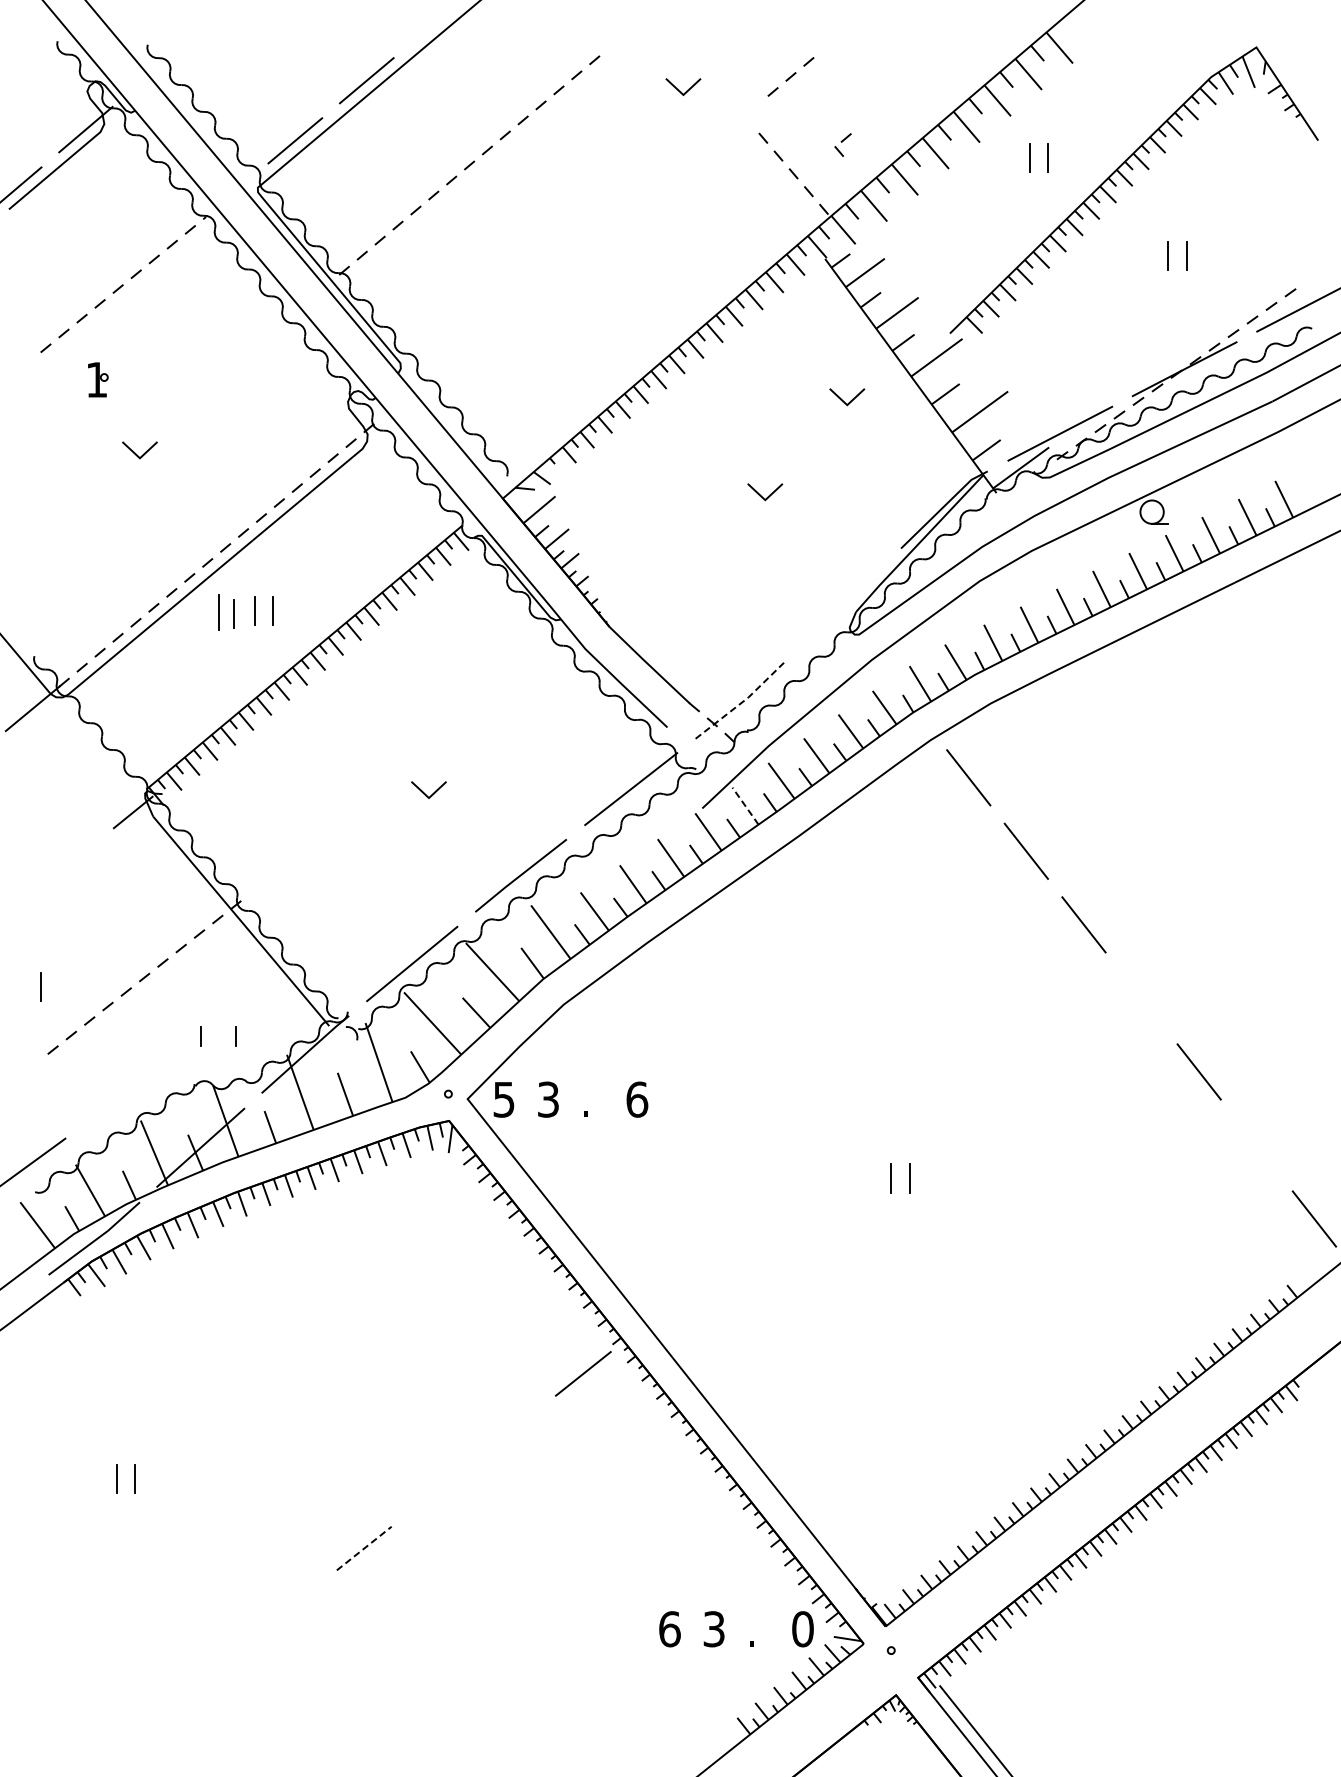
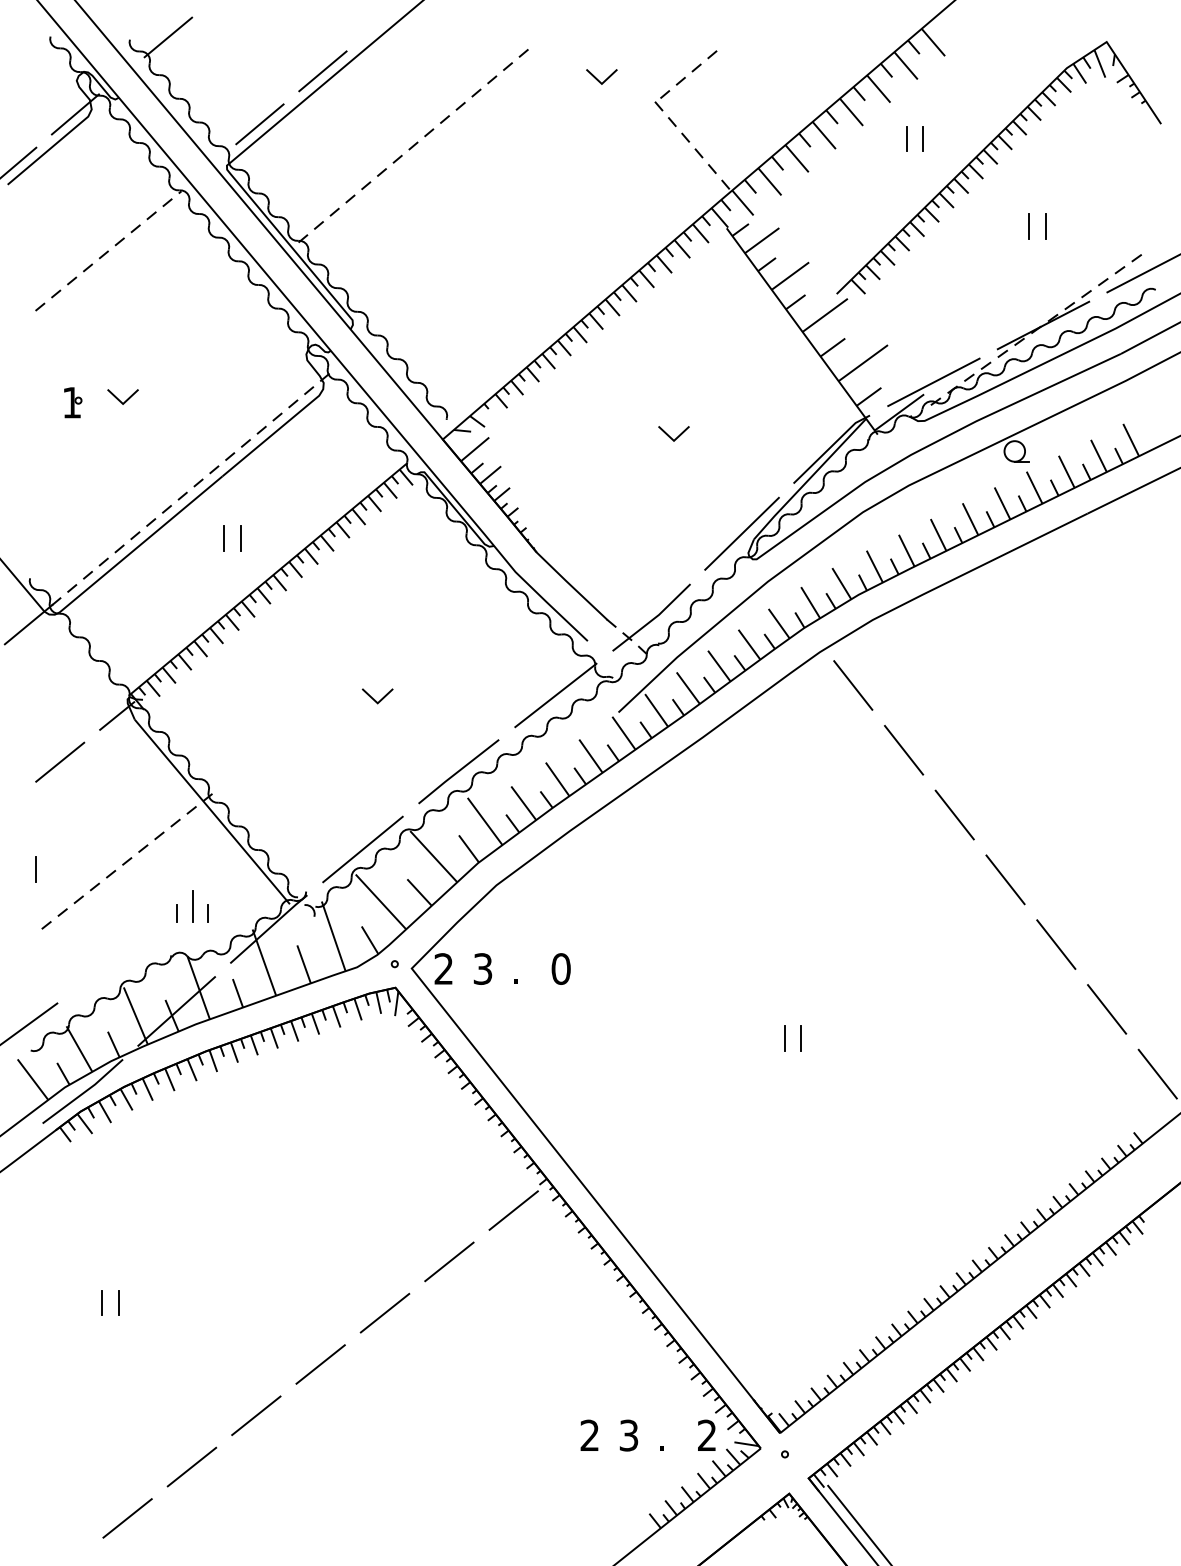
line: (191, 41) -> (168, 36), added
part: (842, 144) -> (661, 100), moved
part: (98, 379) -> (73, 402), moved
line: (850, 400) -> (749, 353), removed
line: (842, 605) -> (742, 533), added
line: (218, 612) -> (192, 906), moved
line: (233, 613) -> (205, 540), removed
line: (741, 702) -> (653, 619), dashed -> solid
line: (745, 806) -> (656, 710), dashed -> solid
line: (68, 864) -> (60, 761), added
line: (1141, 997) -> (1005, 879), added
text: (503, 1099) -> (443, 968), 5 -> 2
text: (637, 1099) -> (561, 968), 6 -> 0
line: (1256, 1145) -> (1106, 1009), added
line: (509, 1431) -> (448, 1261), added
line: (436, 1490) -> (384, 1313), added
line: (364, 1548) -> (320, 1364), dashed -> solid
line: (290, 1606) -> (255, 1415), added
text: (669, 1629) -> (589, 1435), 6 -> 2
text: (802, 1629) -> (706, 1435), 0 -> 2
line: (217, 1664) -> (191, 1466), added
line: (144, 1723) -> (127, 1518), added

